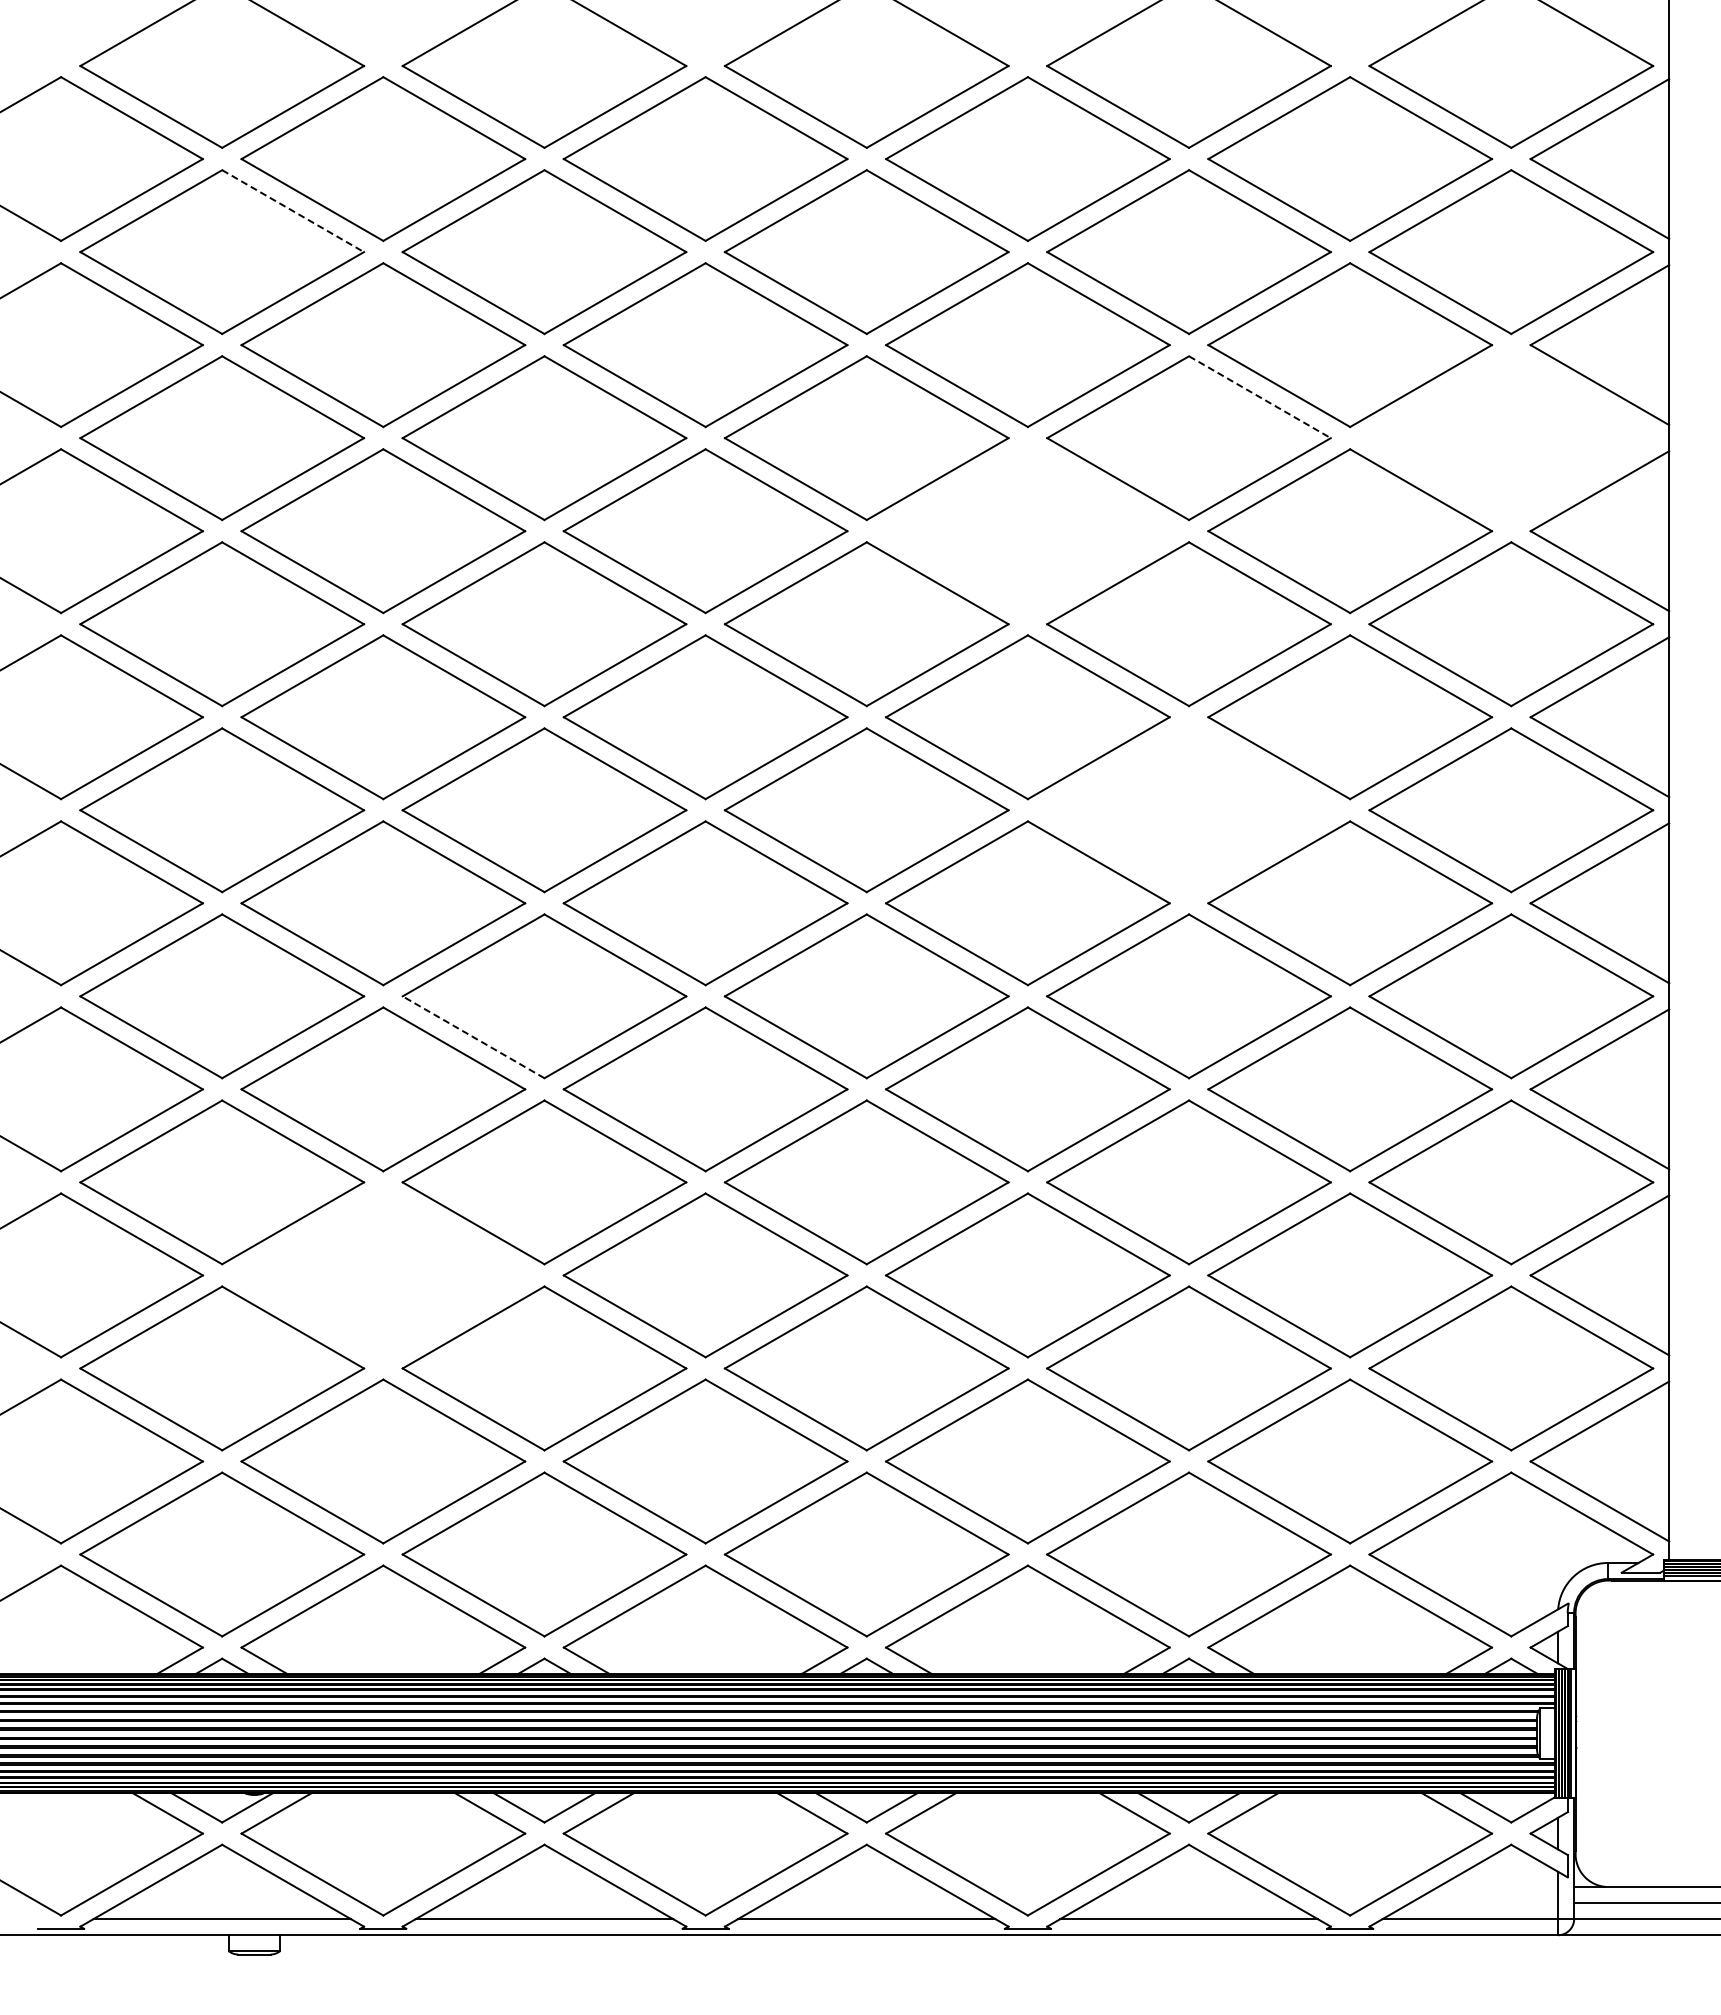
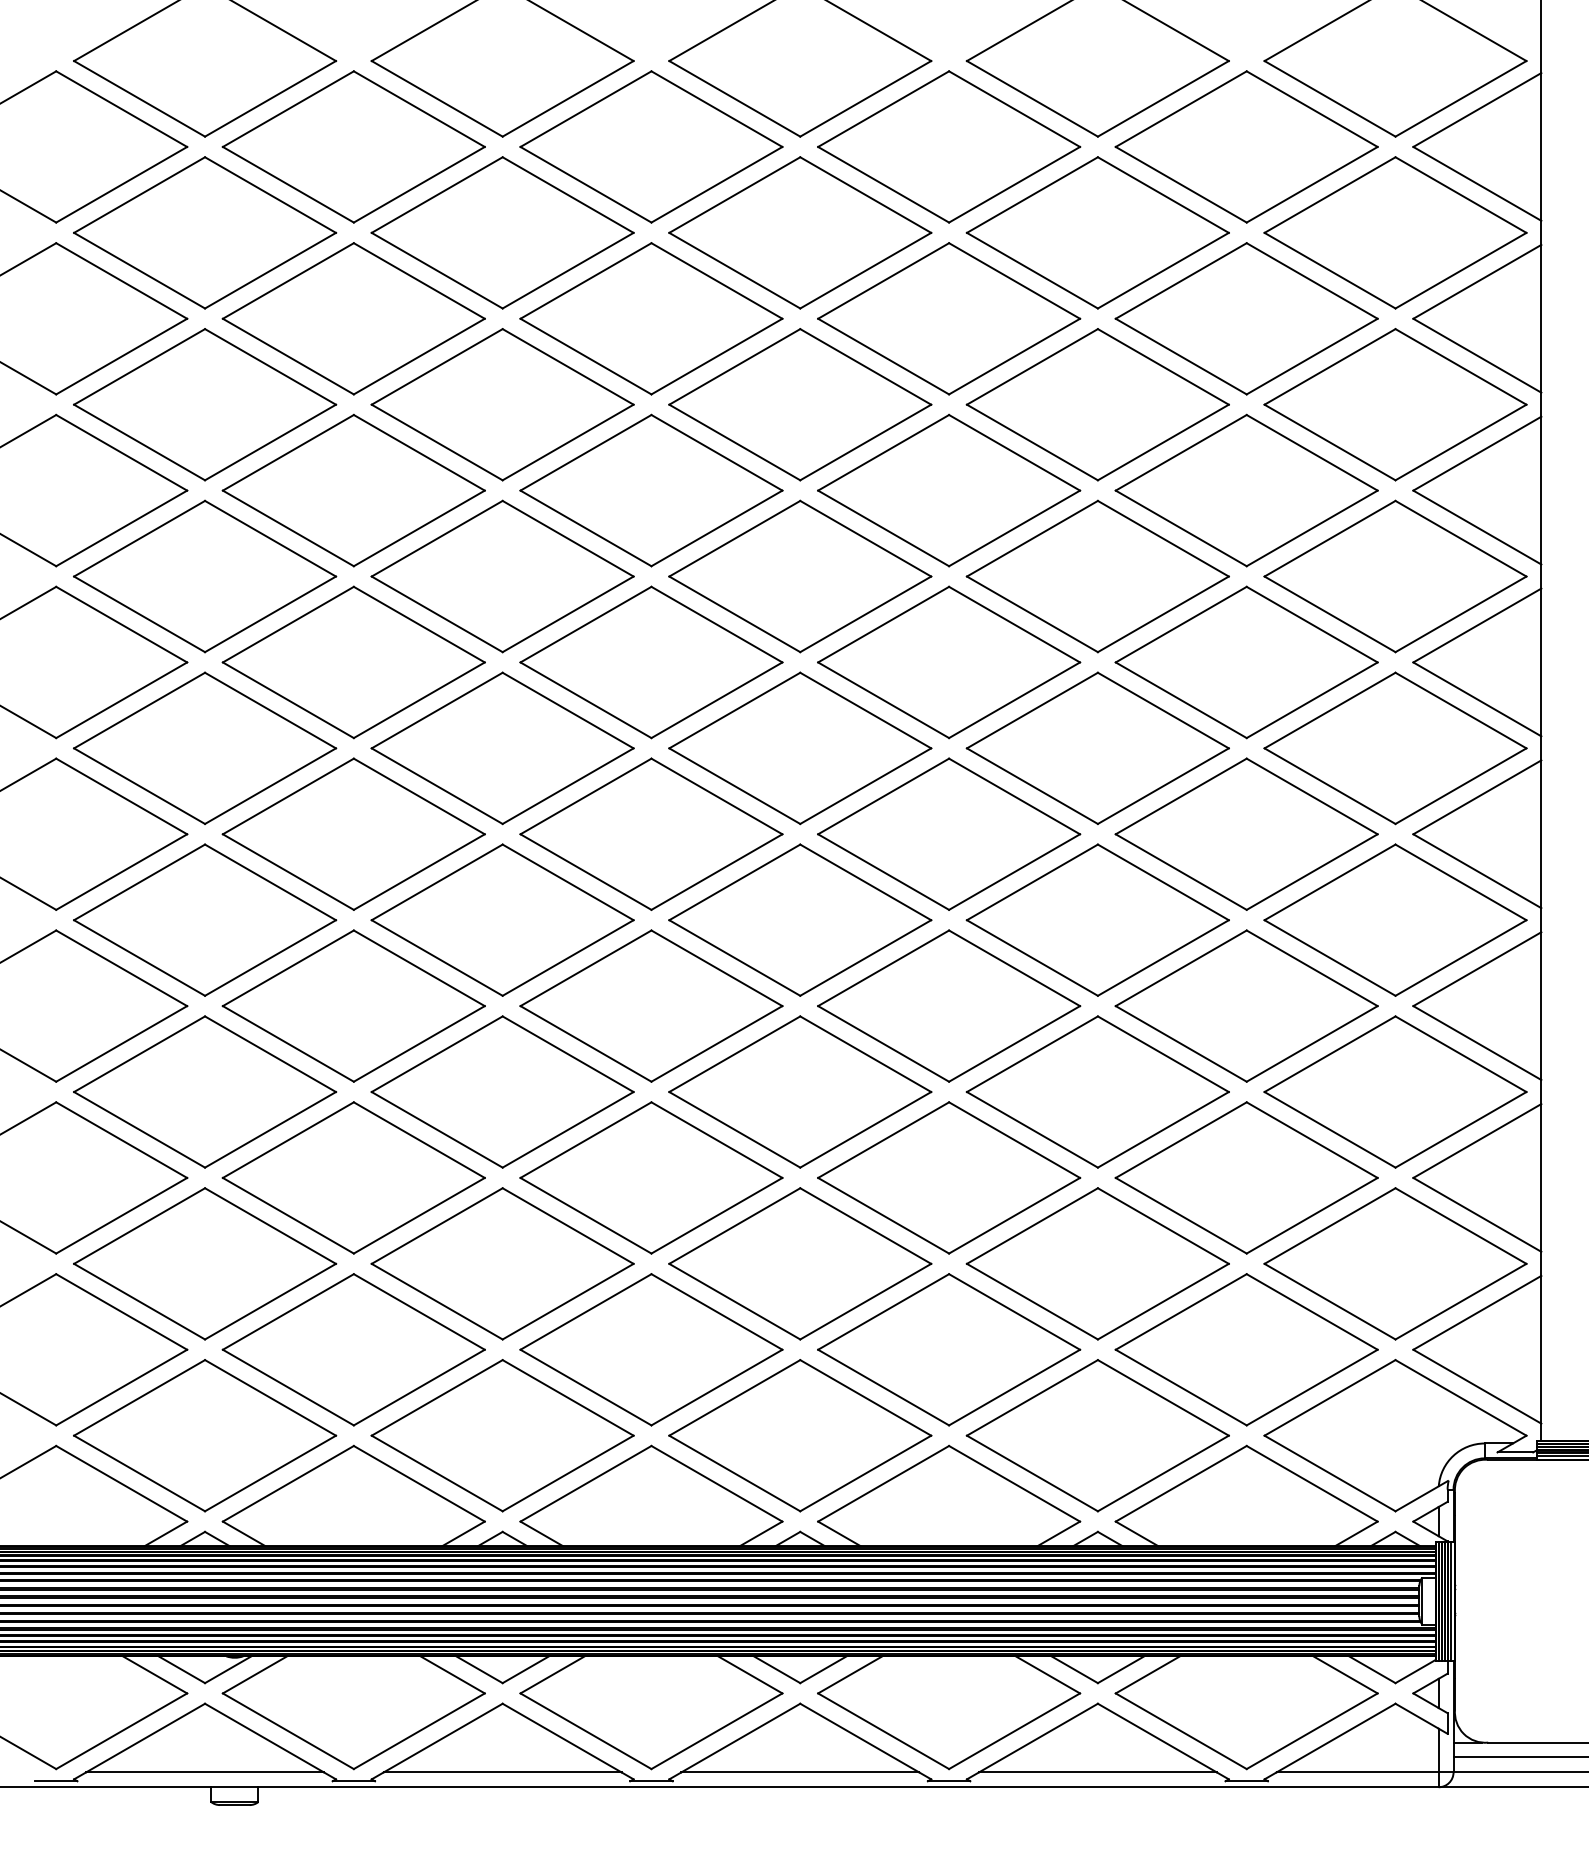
line: (293, 211) -> (270, 195), dashed -> solid
line: (1259, 397) -> (1162, 367), dashed -> solid
part: (1511, 438) -> (1395, 405), added
part: (1027, 531) -> (948, 490), added
part: (1188, 810) -> (1097, 748), added
line: (473, 1037) -> (437, 958), dashed -> solid
part: (383, 1275) -> (353, 1177), added

